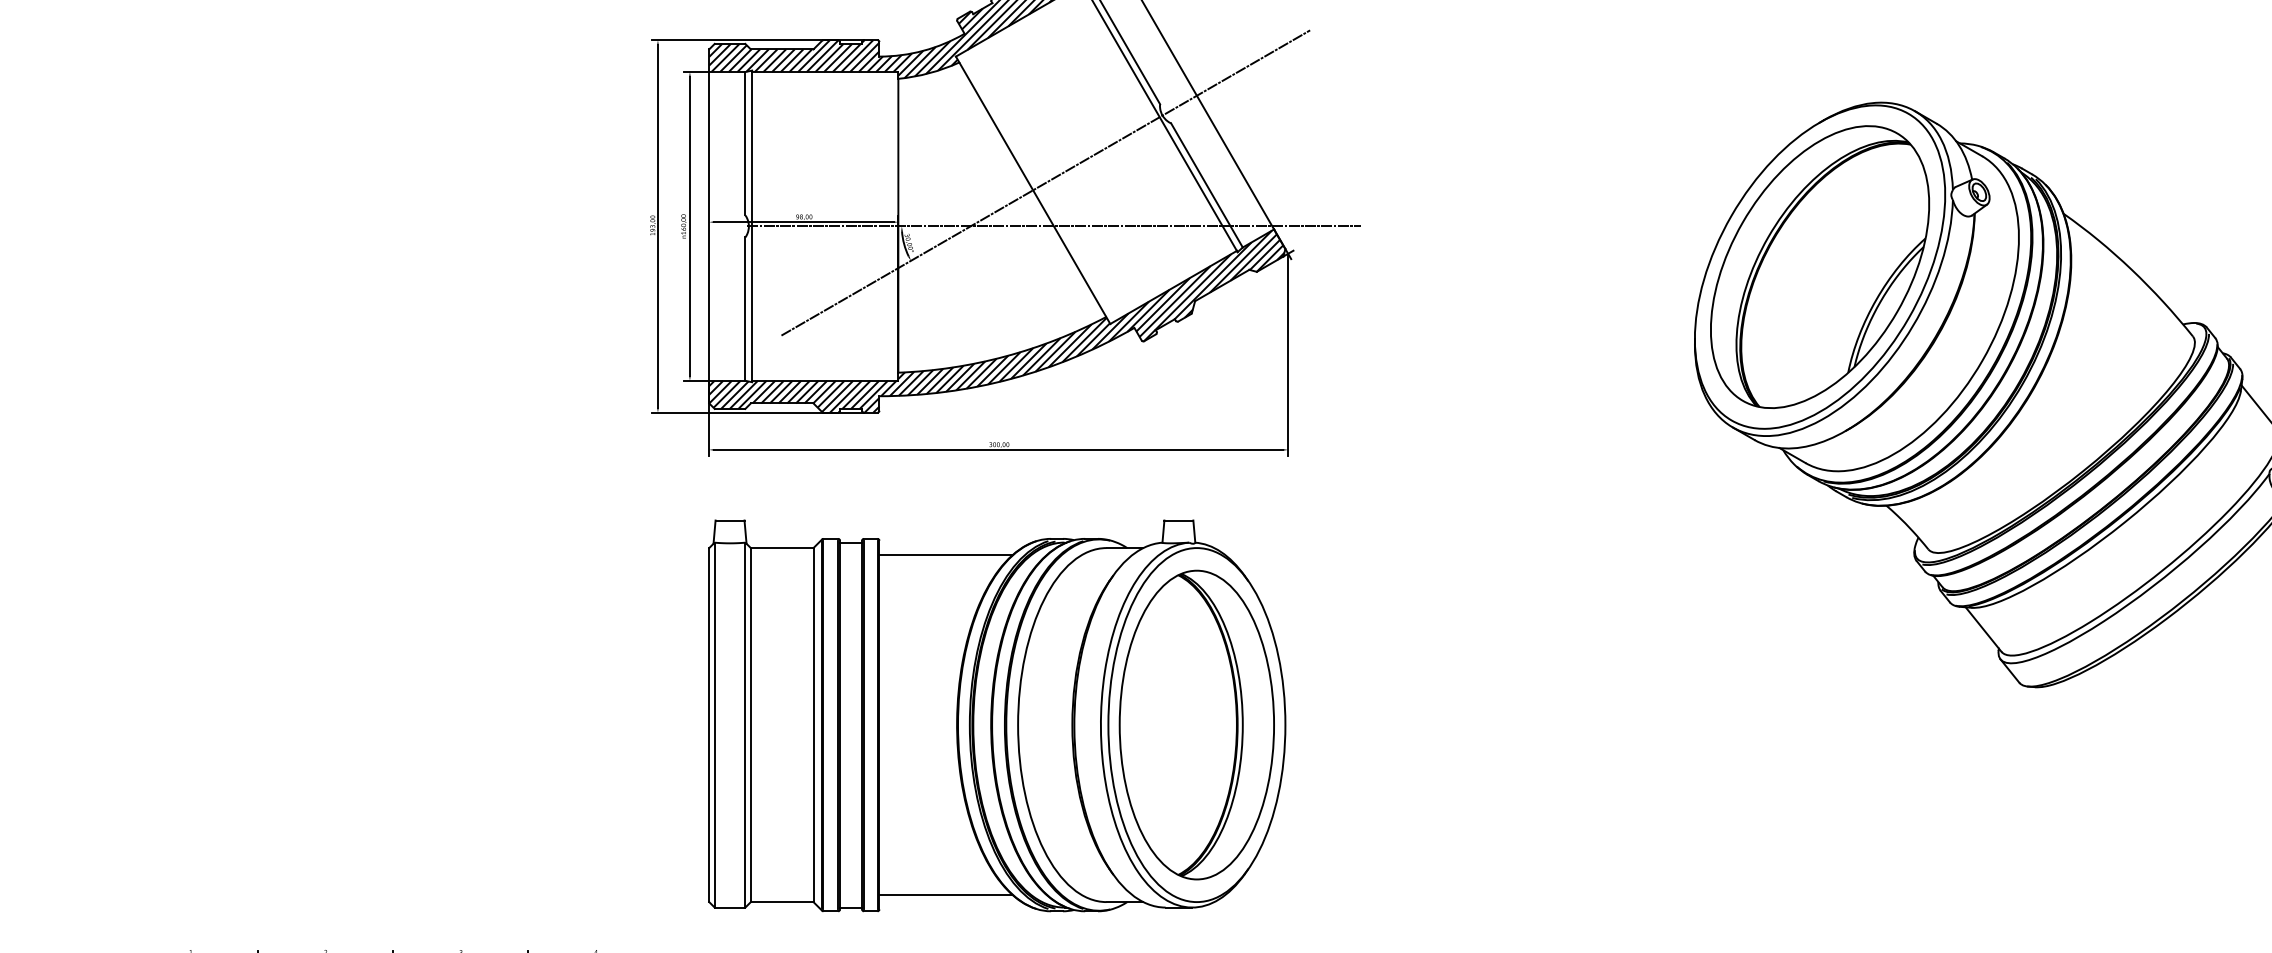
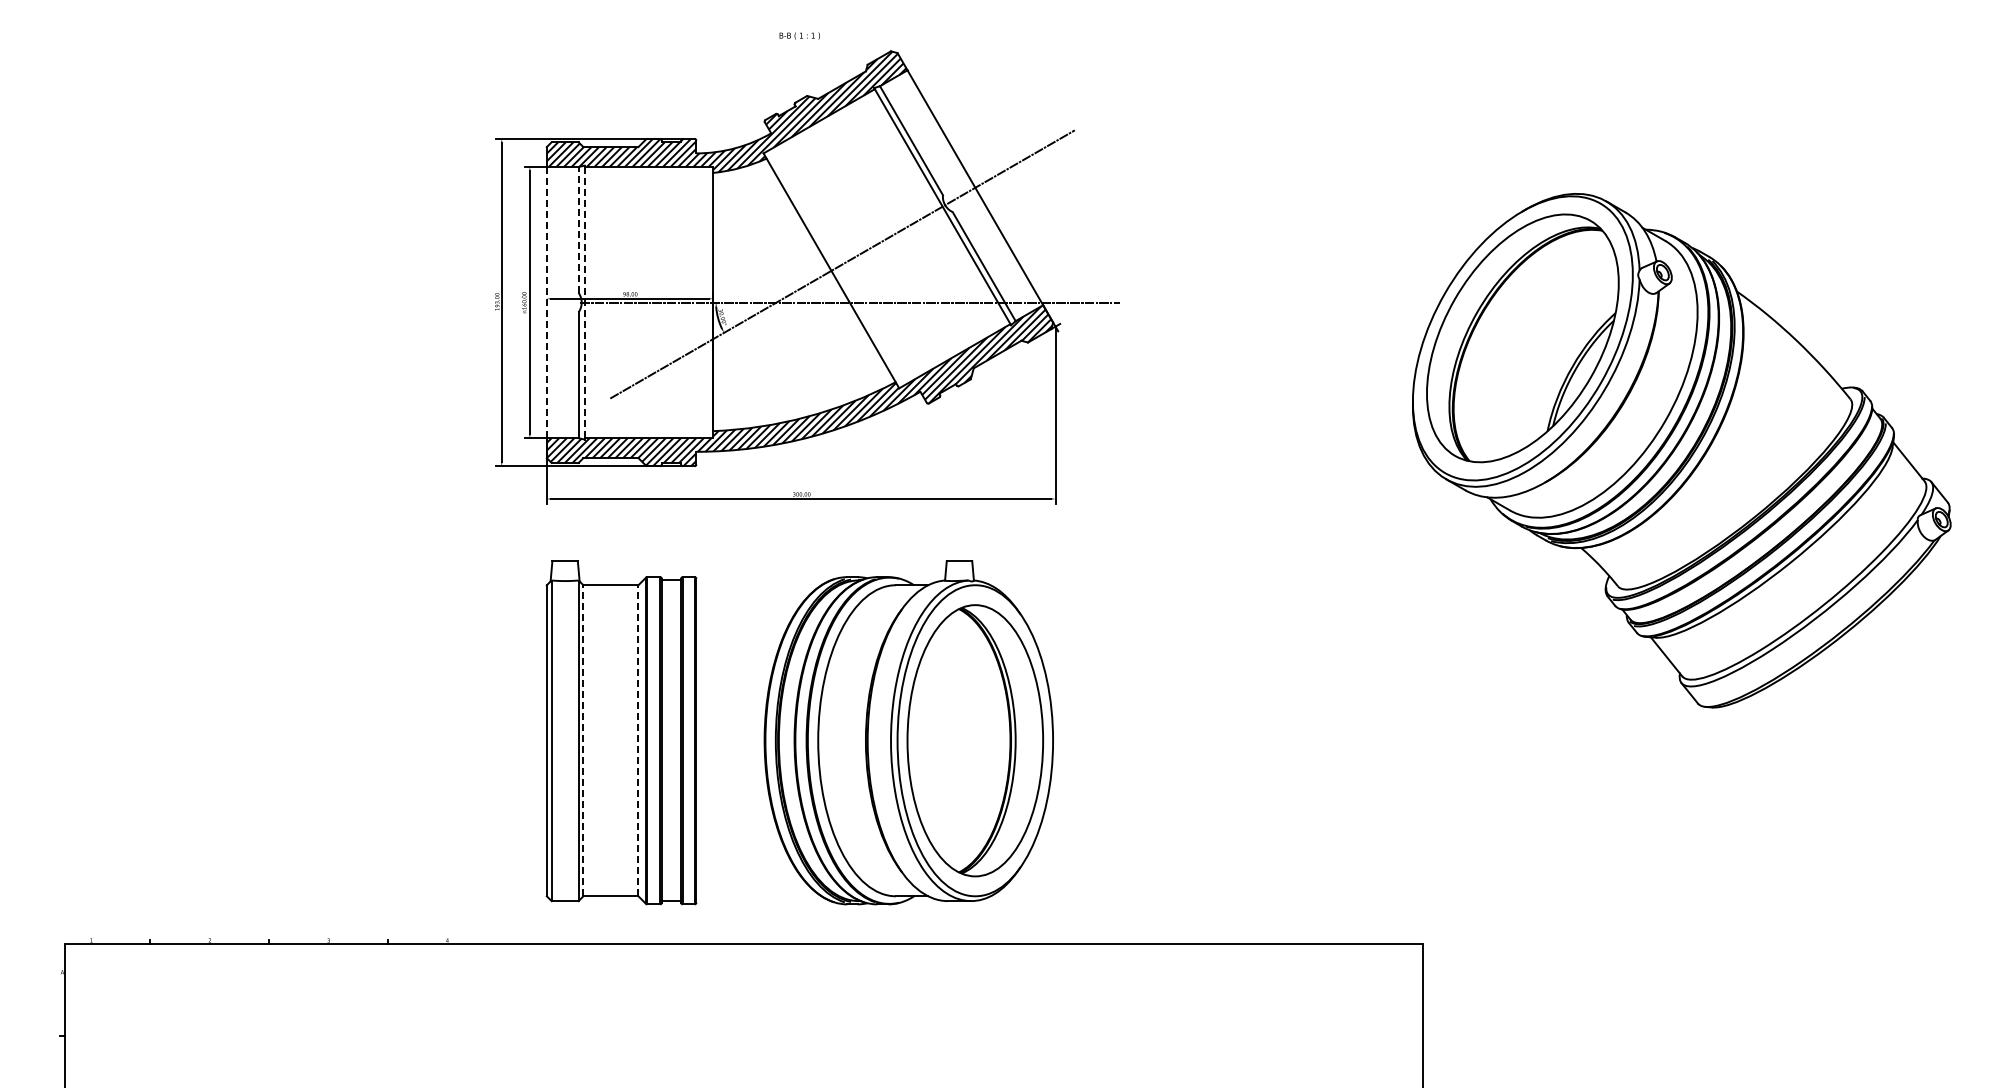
line: (745, 143) -> (578, 229), solid -> dashed
line: (708, 226) -> (546, 302), solid -> dashed
line: (752, 226) -> (584, 302), solid -> dashed
line: (945, 555) -> (754, 591), removed
line: (750, 724) -> (583, 740), solid -> dashed
line: (813, 724) -> (638, 740), solid -> dashed
line: (945, 894) -> (754, 889), removed

